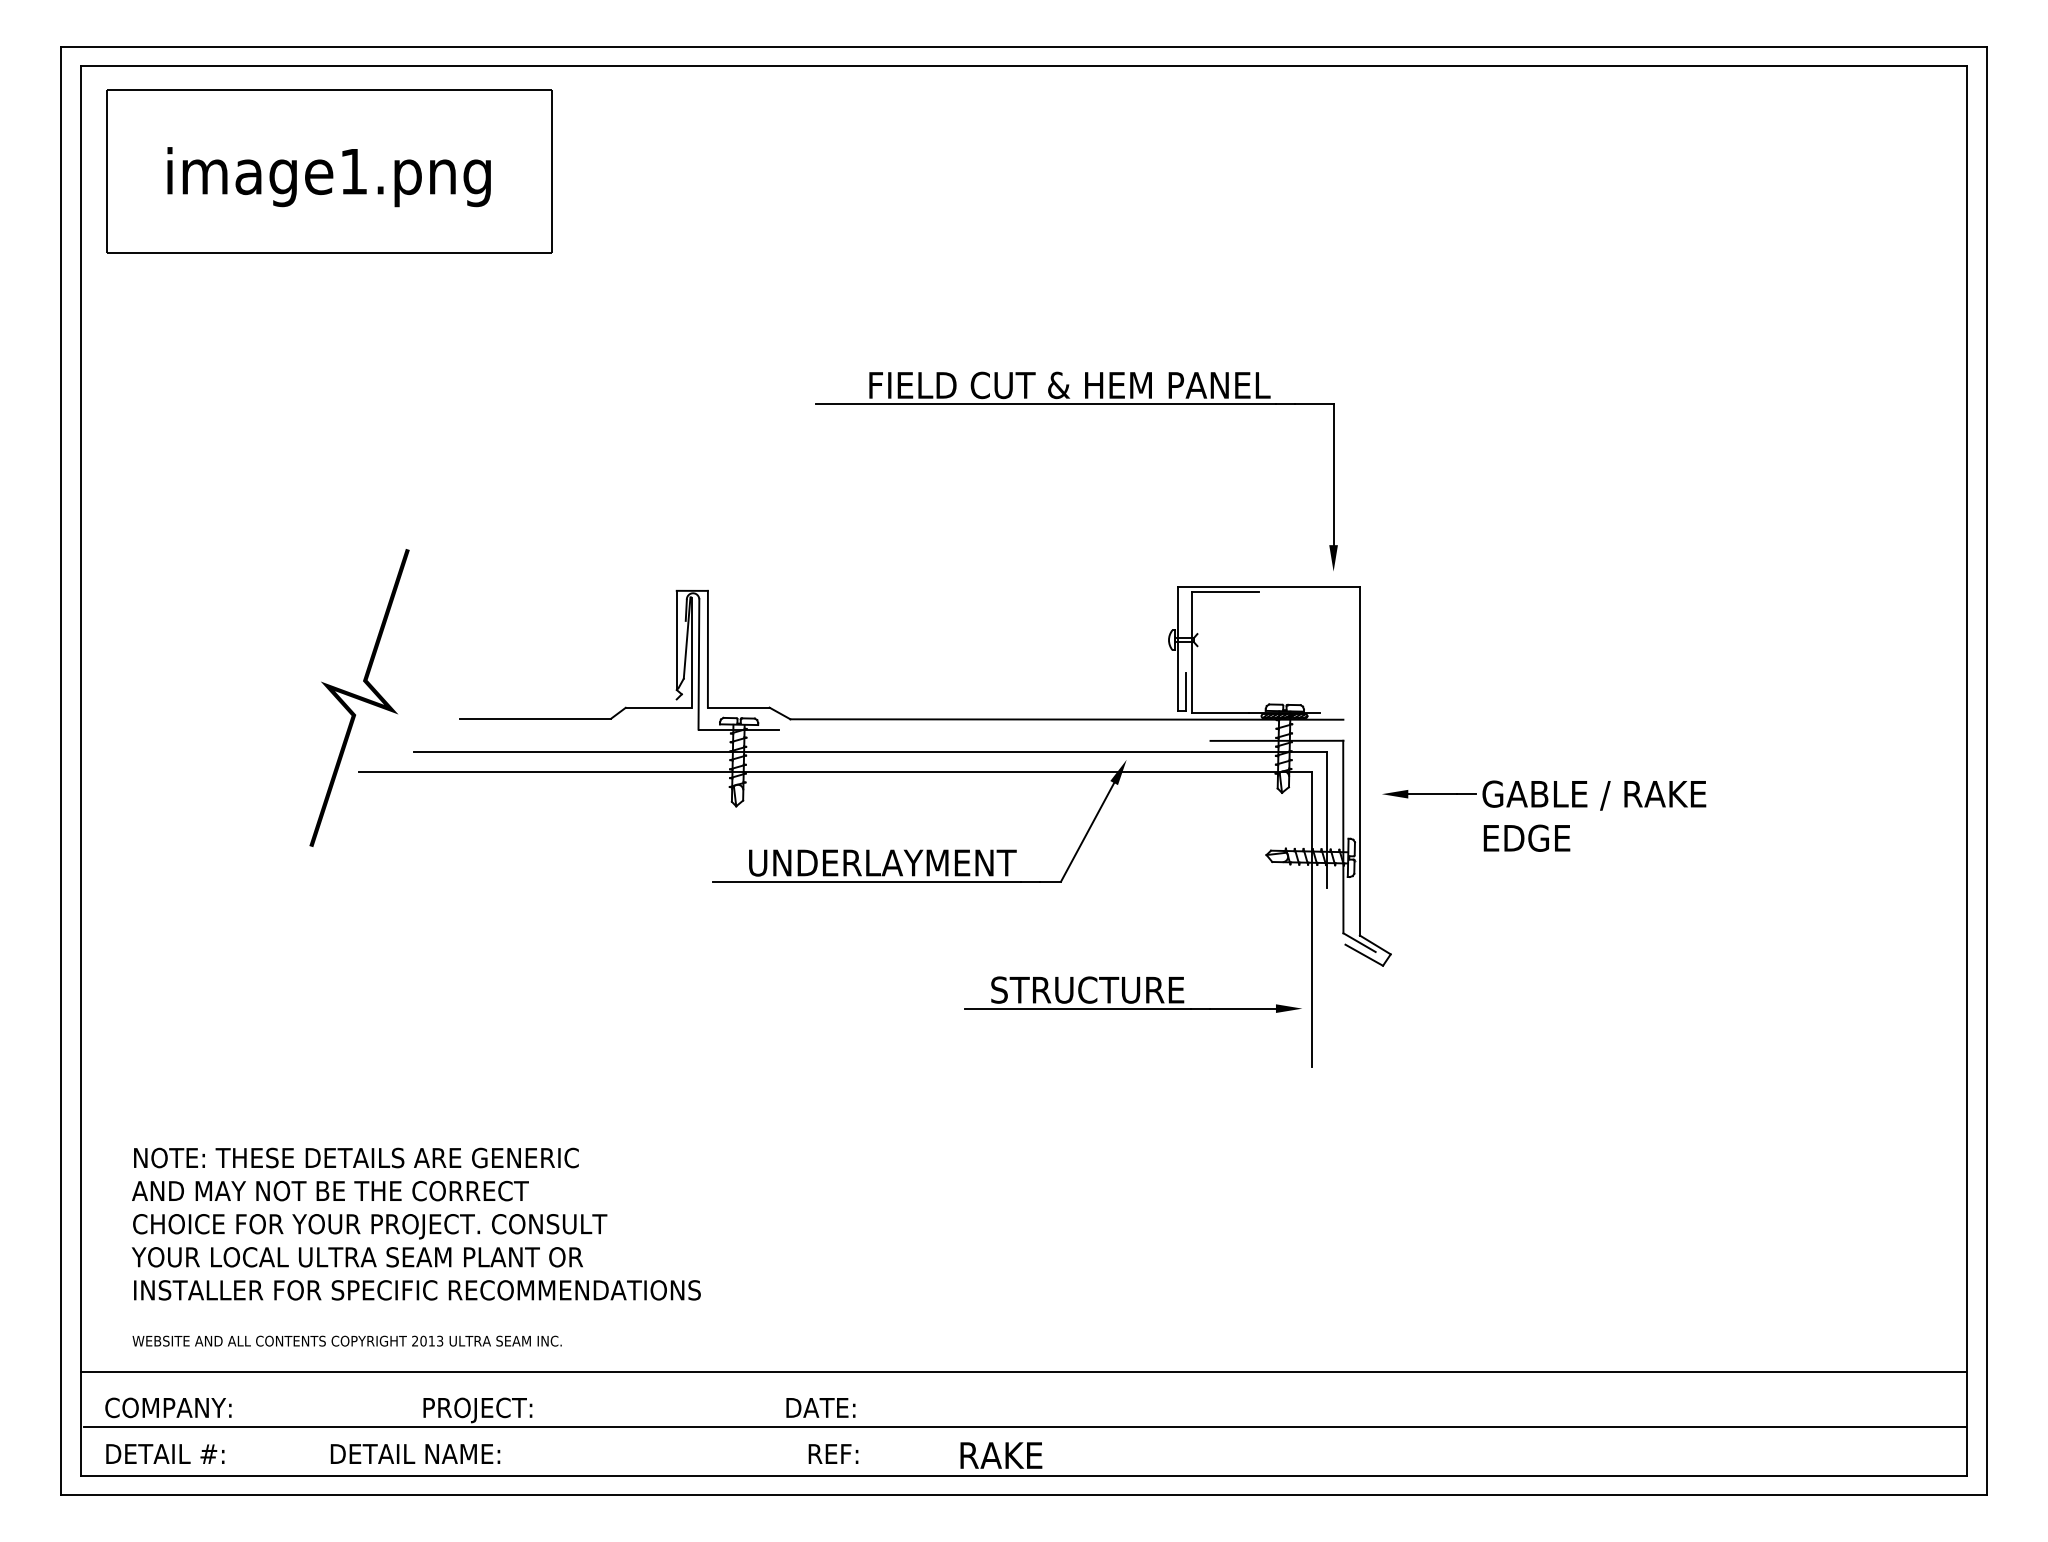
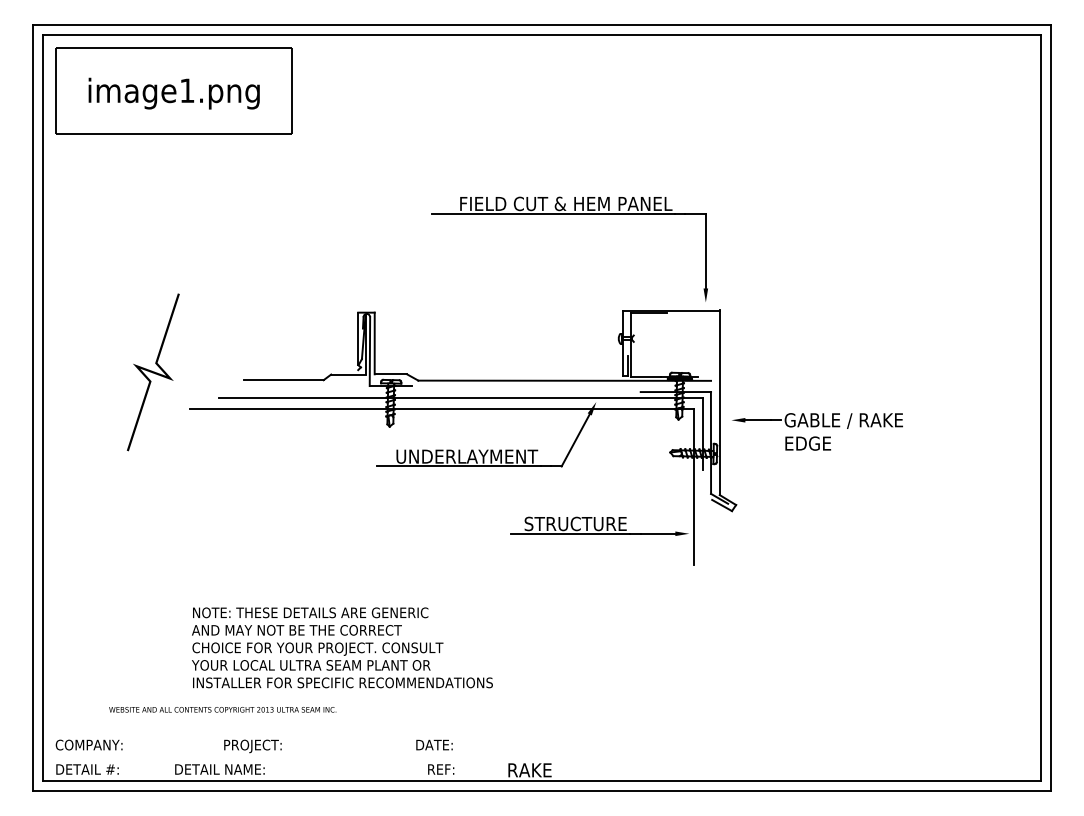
curve: (359, 698) -> (153, 372), moved
text: (416, 1223) -> (342, 647), moved
text: (346, 1340) -> (222, 709), moved
line: (1023, 1370) -> (541, 725), removed
line: (1024, 1425) -> (542, 754), removed

